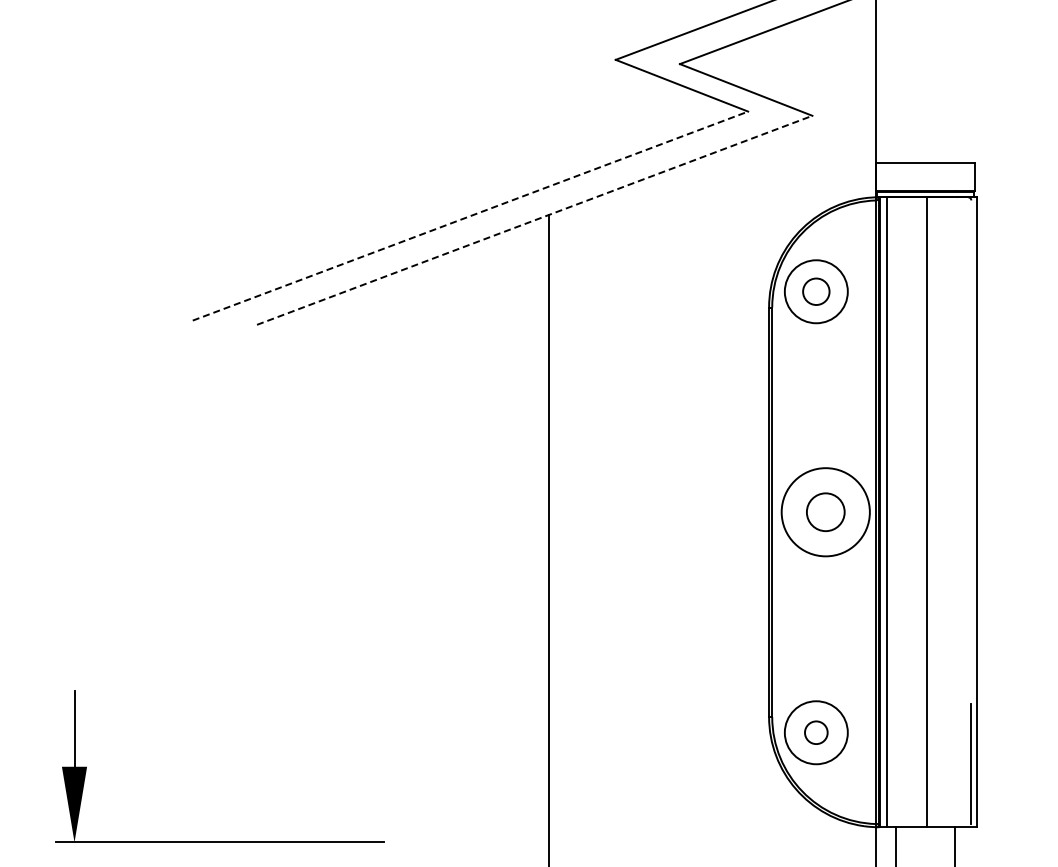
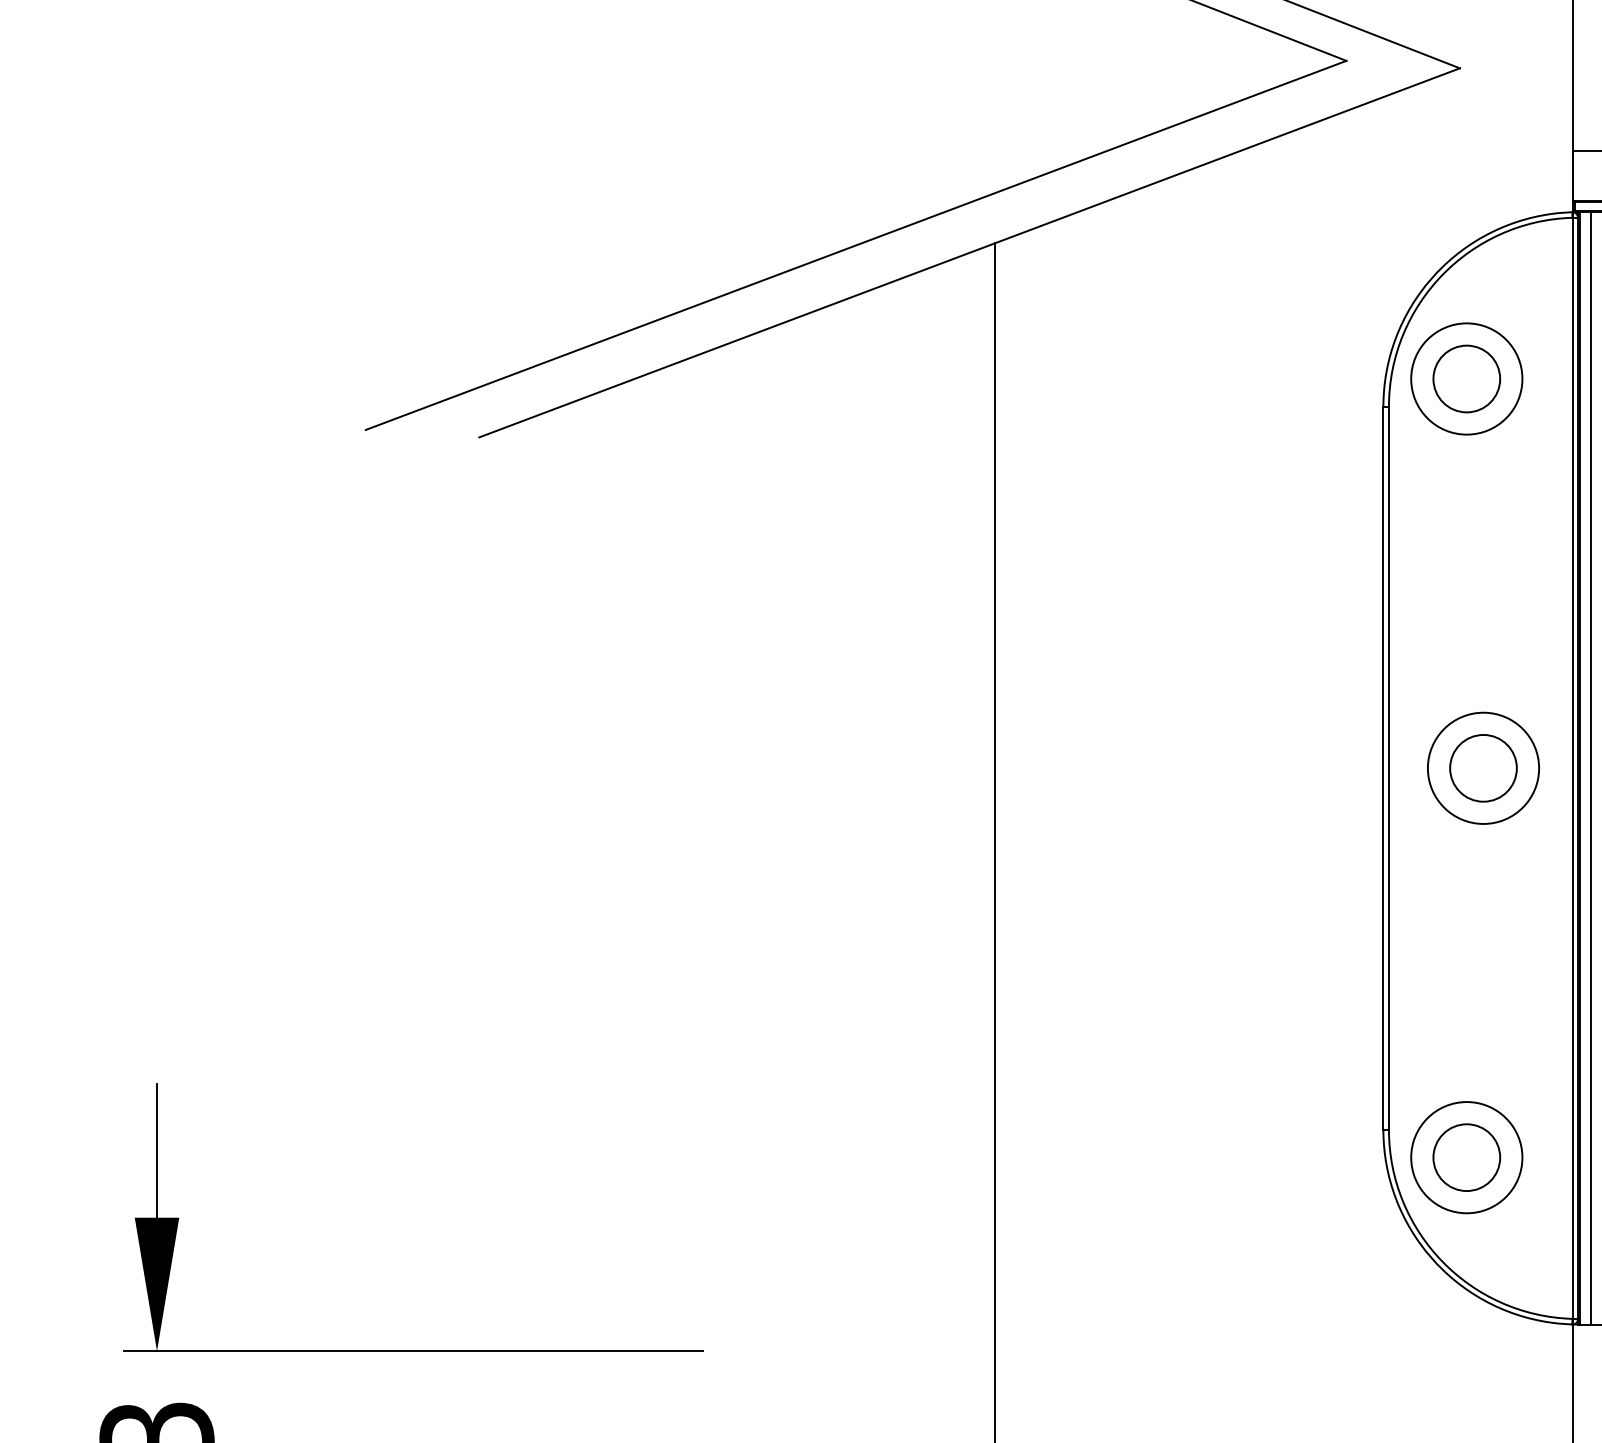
line: (470, 216) -> (856, 246), dashed -> solid
line: (534, 220) -> (969, 253), dashed -> solid
circle: (816, 291) -> (1467, 378), size x1.43
circle: (825, 511) -> (1483, 766), size x0.71
circle: (816, 732) -> (1467, 1157), size x1.67

